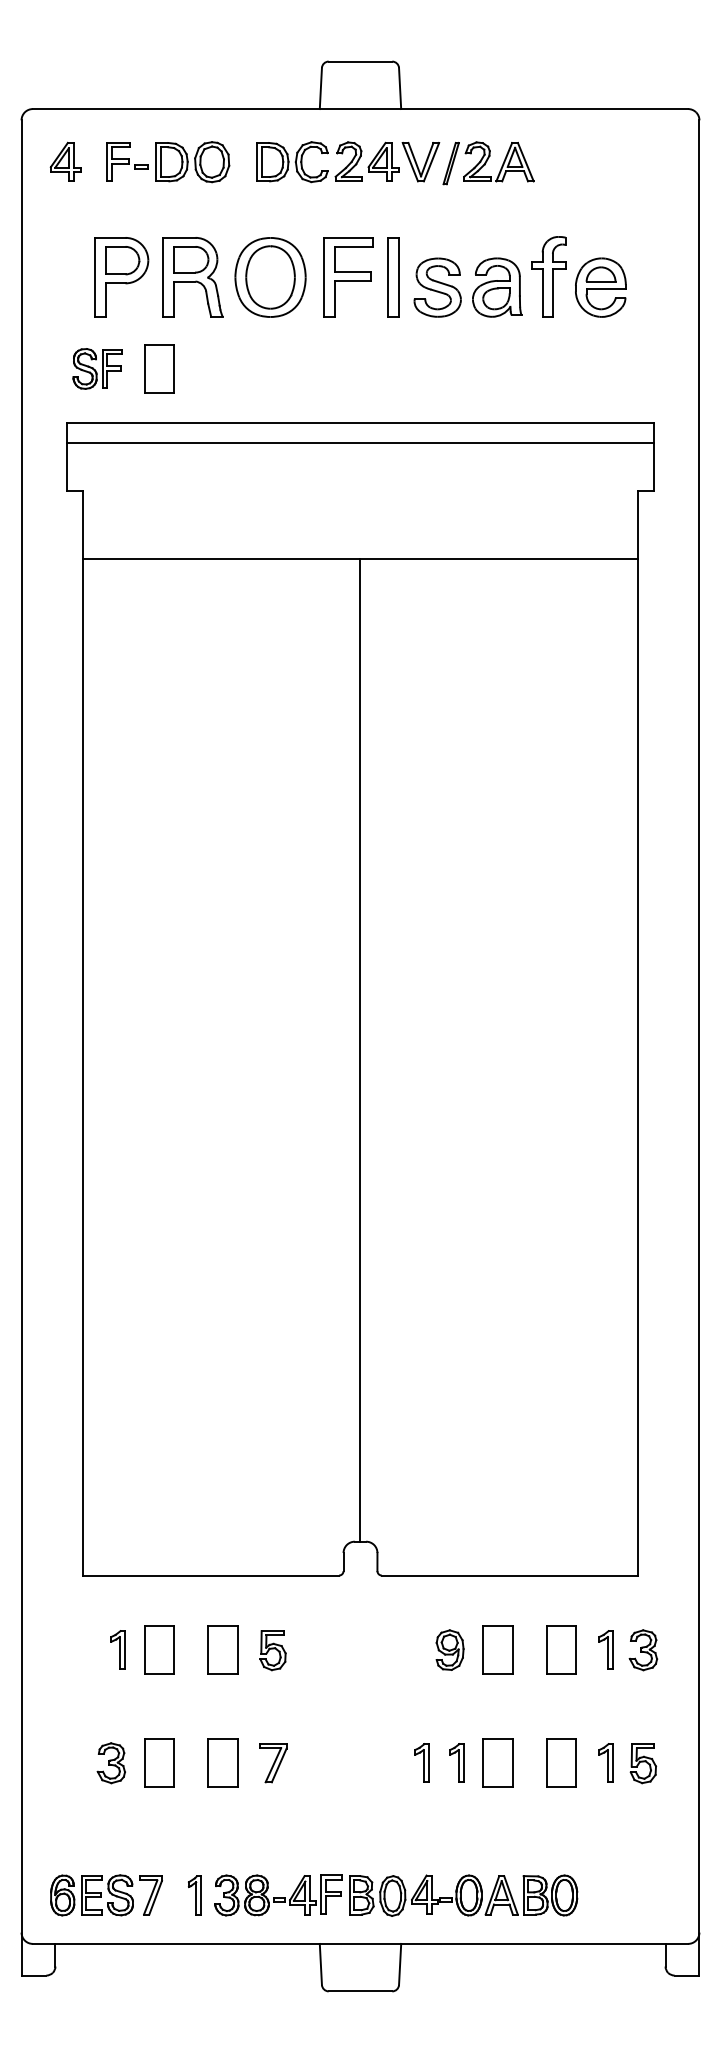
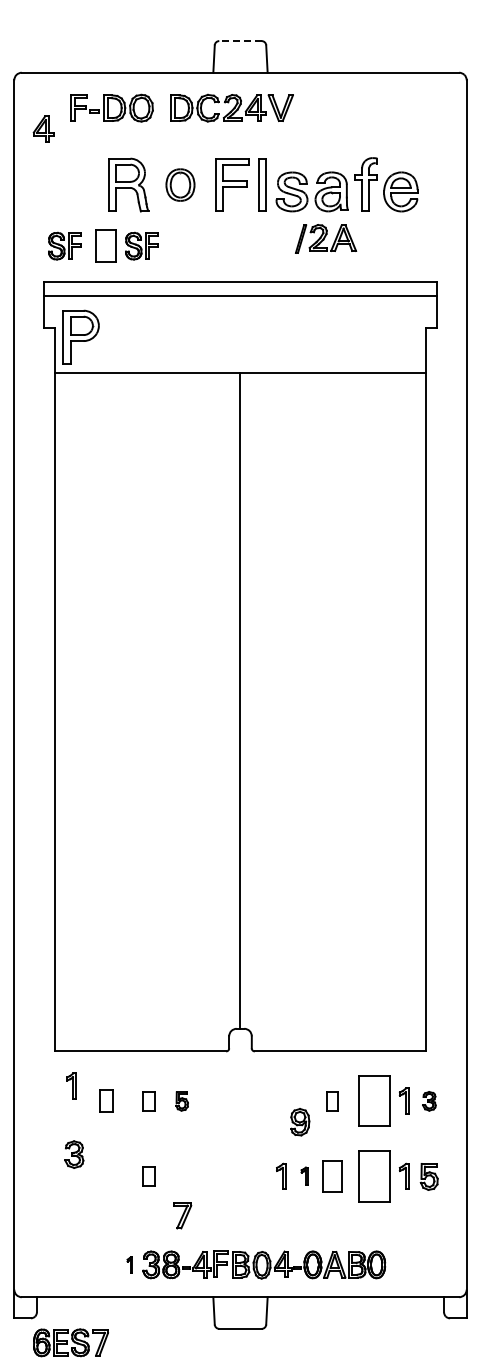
line: (360, 62) -> (240, 41), solid -> dashed
part: (65, 161) -> (43, 128), moved
part: (489, 162) -> (326, 238), moved
part: (120, 276) -> (80, 336), moved
part: (270, 276) -> (180, 184), size x0.6
part: (212, 367) -> (141, 245), added
part: (117, 1649) -> (71, 1085), moved
part: (159, 1649) -> (106, 1100), size x0.7
part: (222, 1649) -> (148, 1100), size x0.6
part: (498, 1649) -> (332, 1100), size x0.6
part: (561, 1649) -> (374, 1100), size x1.6
part: (272, 1650) -> (181, 1101), size x0.7
part: (450, 1650) -> (300, 1122), moved
part: (643, 1650) -> (429, 1101), size x0.7
part: (456, 1761) -> (304, 1175), size x0.7
part: (111, 1763) -> (74, 1154), moved
part: (159, 1763) -> (106, 1176), removed
part: (222, 1763) -> (148, 1176), size x0.6
part: (273, 1763) -> (182, 1215), moved
part: (561, 1763) -> (374, 1176), size x1.6
part: (105, 1894) -> (70, 1342), moved
part: (194, 1894) -> (129, 1264), size x0.6

